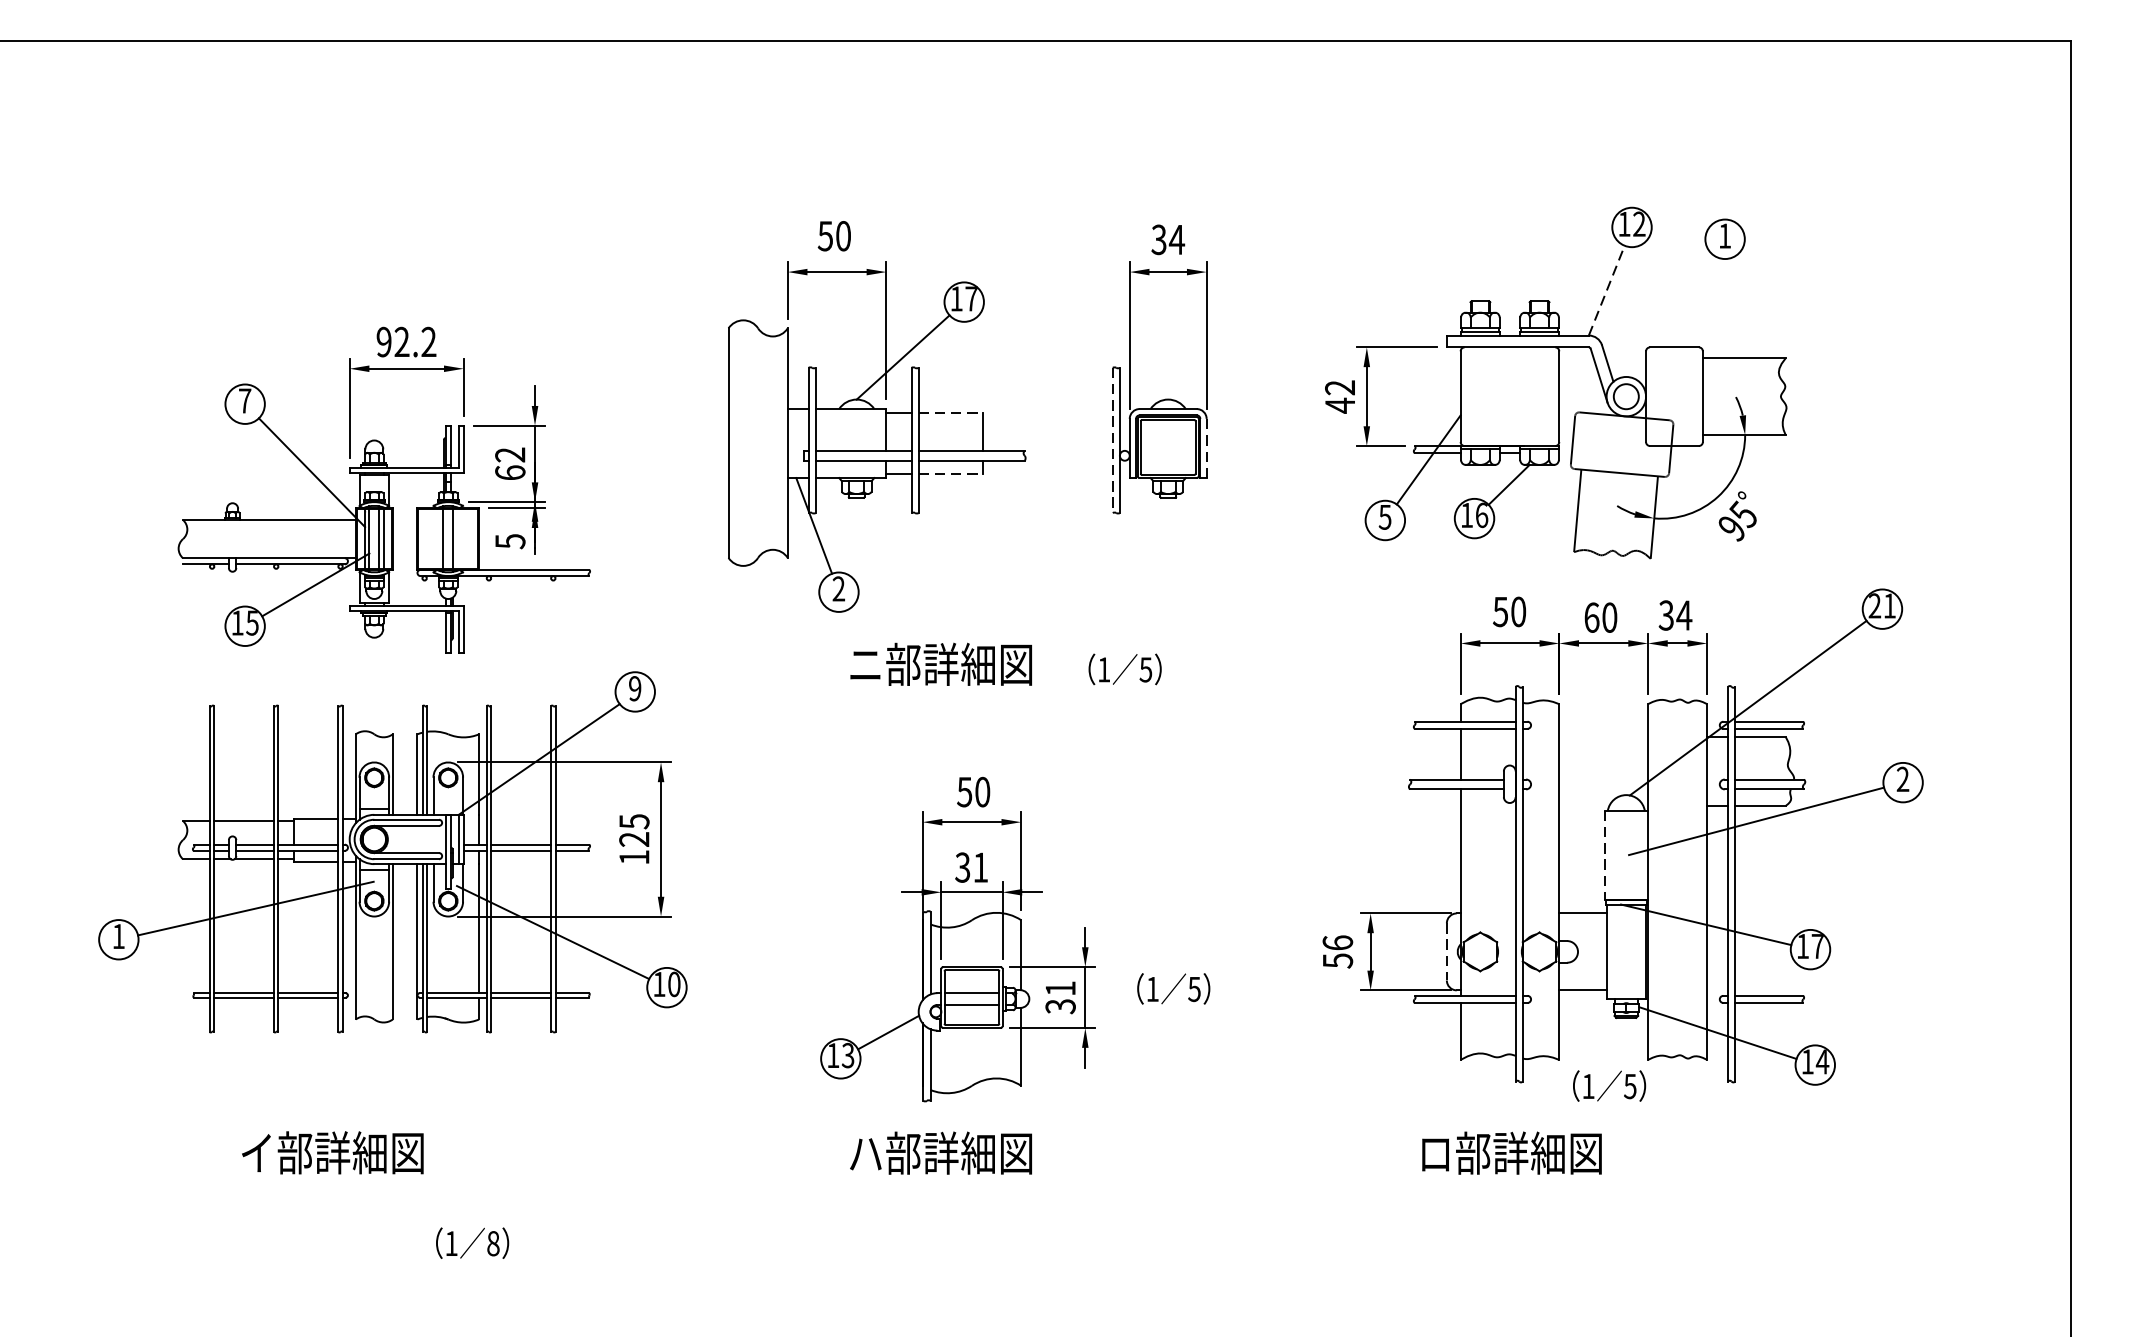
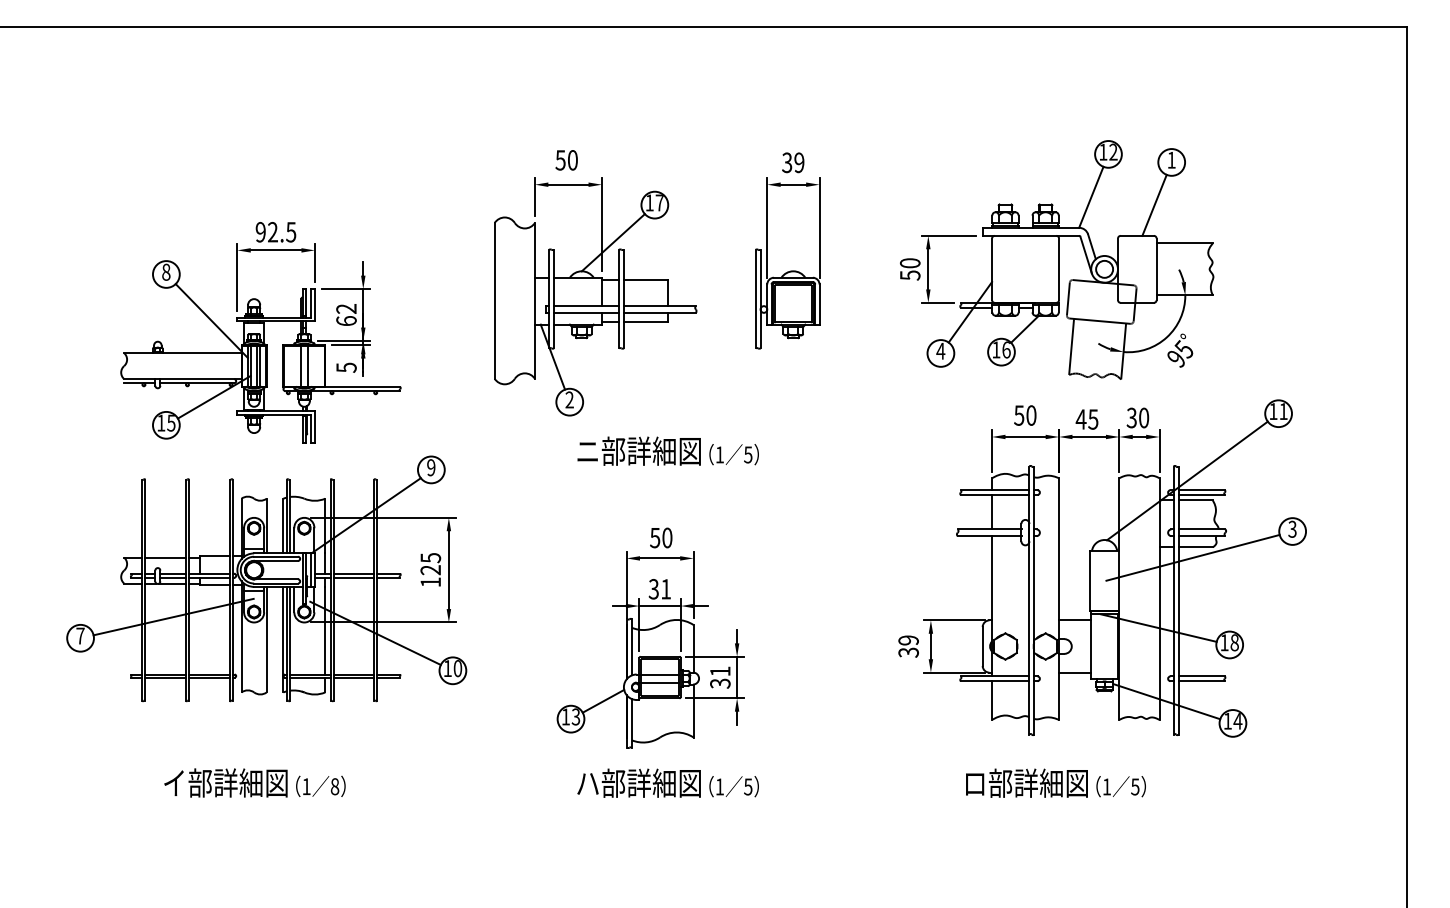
text: (1175, 239) -> (798, 162), 34 -> 39
line: (1607, 290) -> (1091, 197), dashed -> solid
line: (1699, 301) -> (1154, 204), added
text: (429, 342) -> (291, 232), 92.2 -> 92.5
text: (1340, 396) -> (910, 269), 42 -> 50
text: (245, 399) -> (166, 271), 7 -> 8
line: (950, 413) -> (645, 280), dashed -> solid
line: (1112, 441) -> (755, 299), dashed -> solid
line: (1206, 448) -> (819, 304), dashed -> solid
line: (950, 473) -> (645, 321), dashed -> solid
text: (1384, 517) -> (940, 351), 5 -> 4
text: (1874, 605) -> (1273, 411), 21 -> 11
text: (1683, 614) -> (1143, 417), 34 -> 30
text: (1599, 617) -> (1086, 419), 60 -> 45
text: (1124, 669) -> (733, 454), moved
text: (1902, 779) -> (1292, 529), 2 -> 3
line: (1604, 856) -> (1089, 581), dashed -> solid
text: (118, 935) -> (80, 635), 1 -> 7
text: (1817, 945) -> (1234, 642), 17 -> 18
text: (1337, 951) -> (908, 646), 56 -> 39
line: (1446, 953) -> (982, 647), dashed -> solid
text: (1172, 988) -> (733, 786), moved
text: (1608, 1085) -> (1120, 786), moved
text: (472, 1241) -> (320, 785), moved

